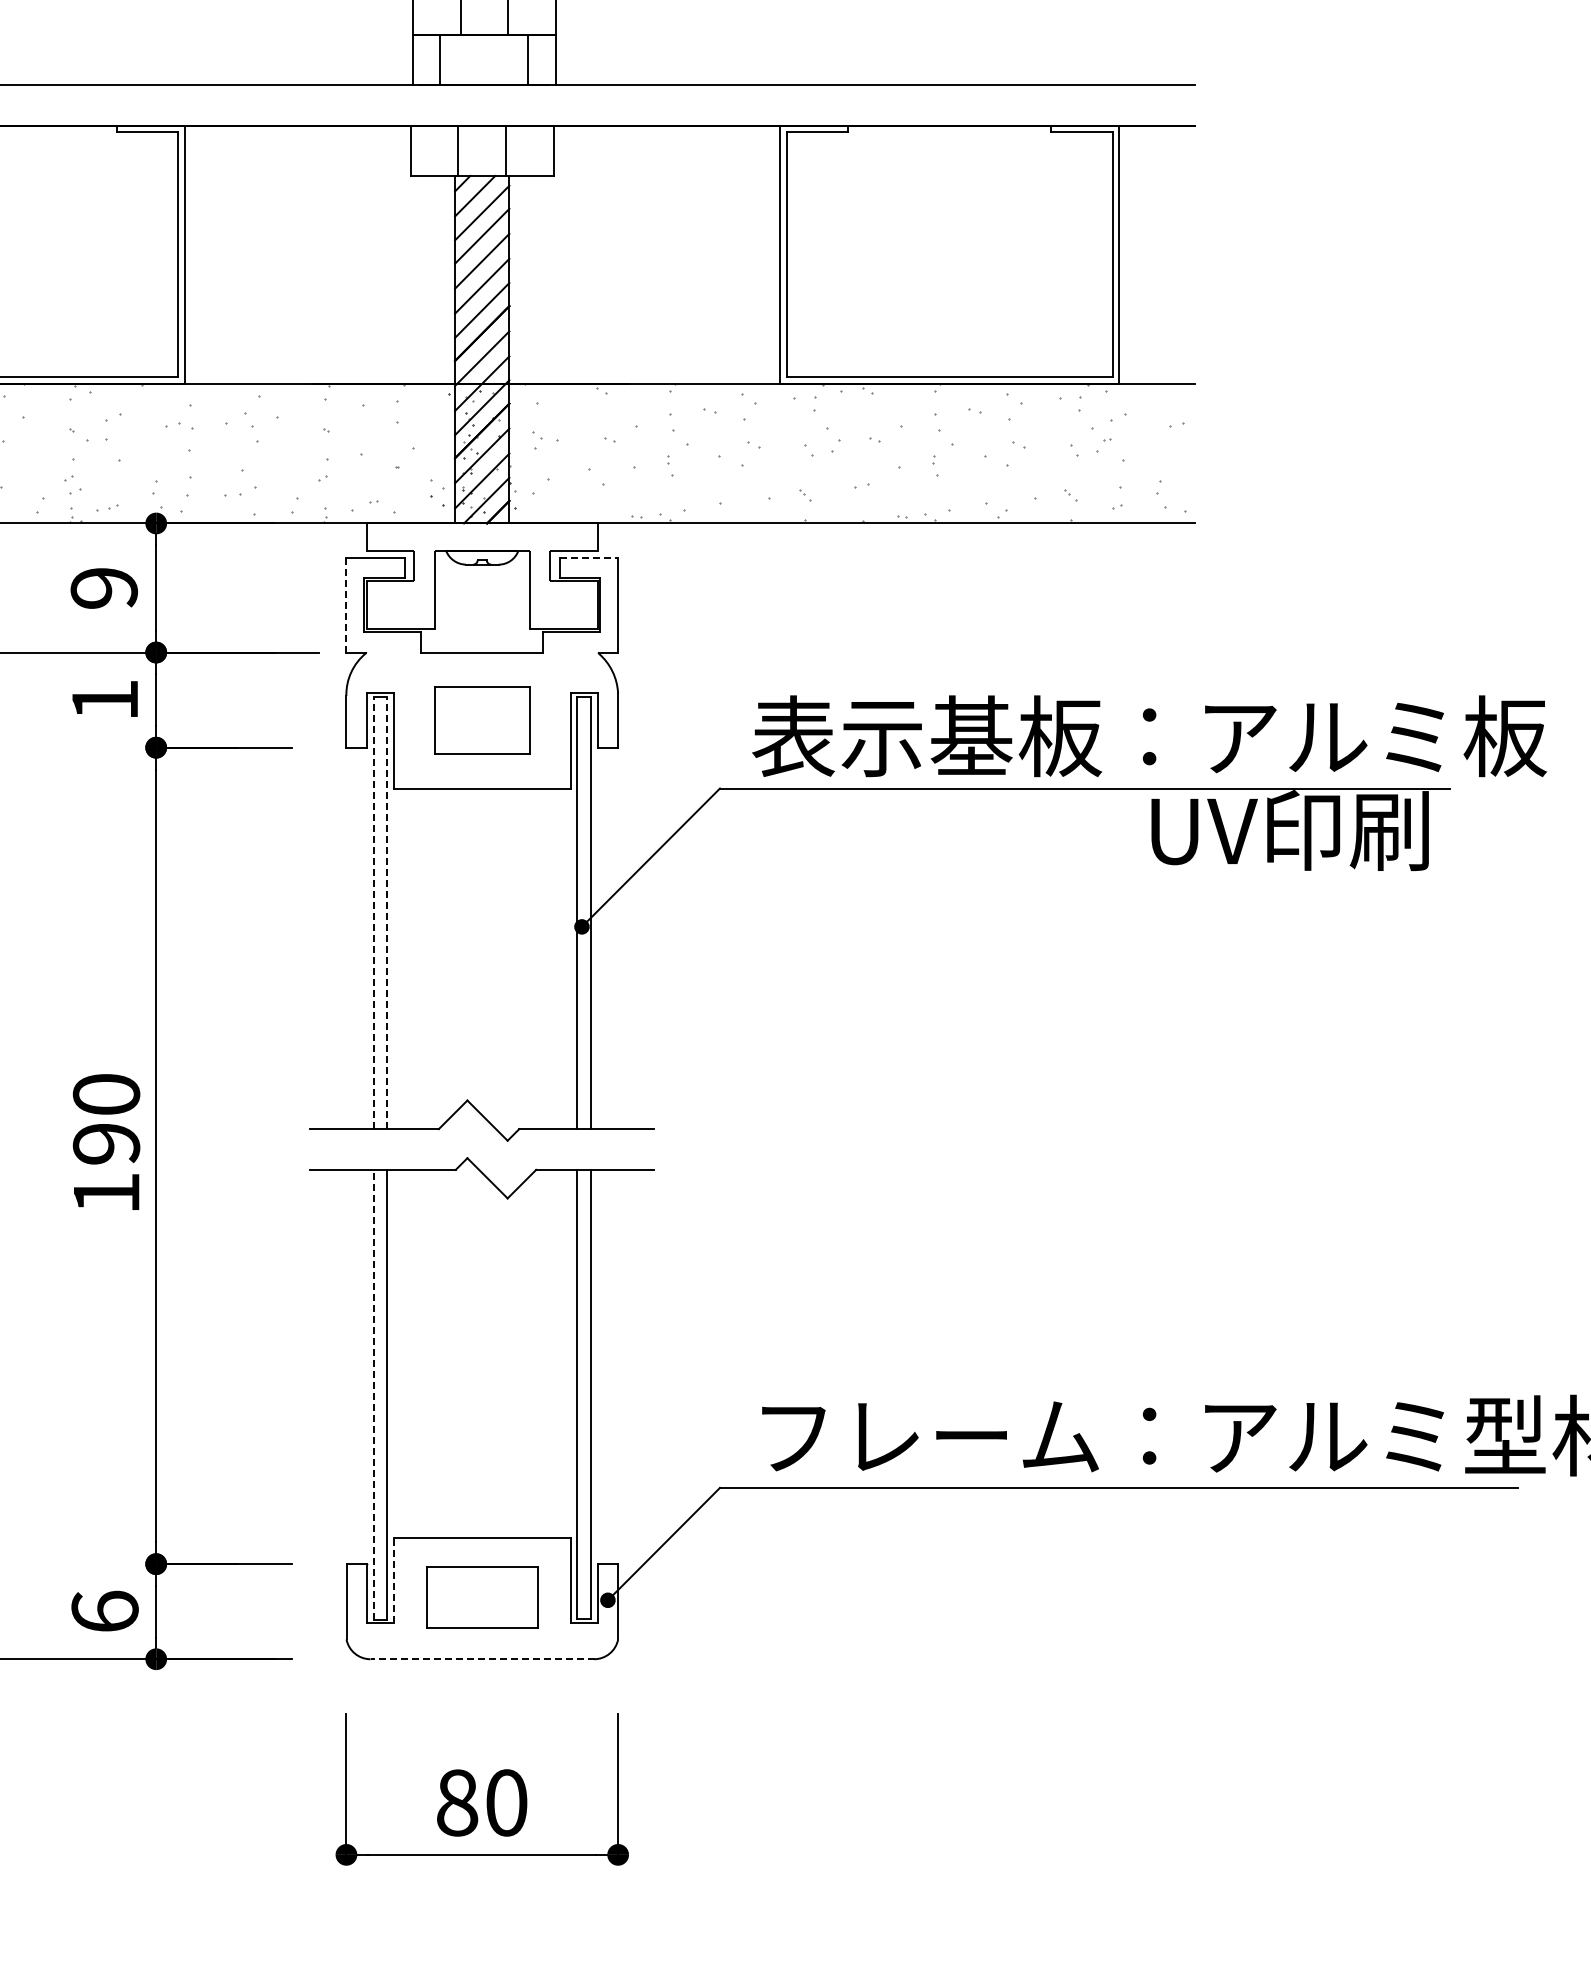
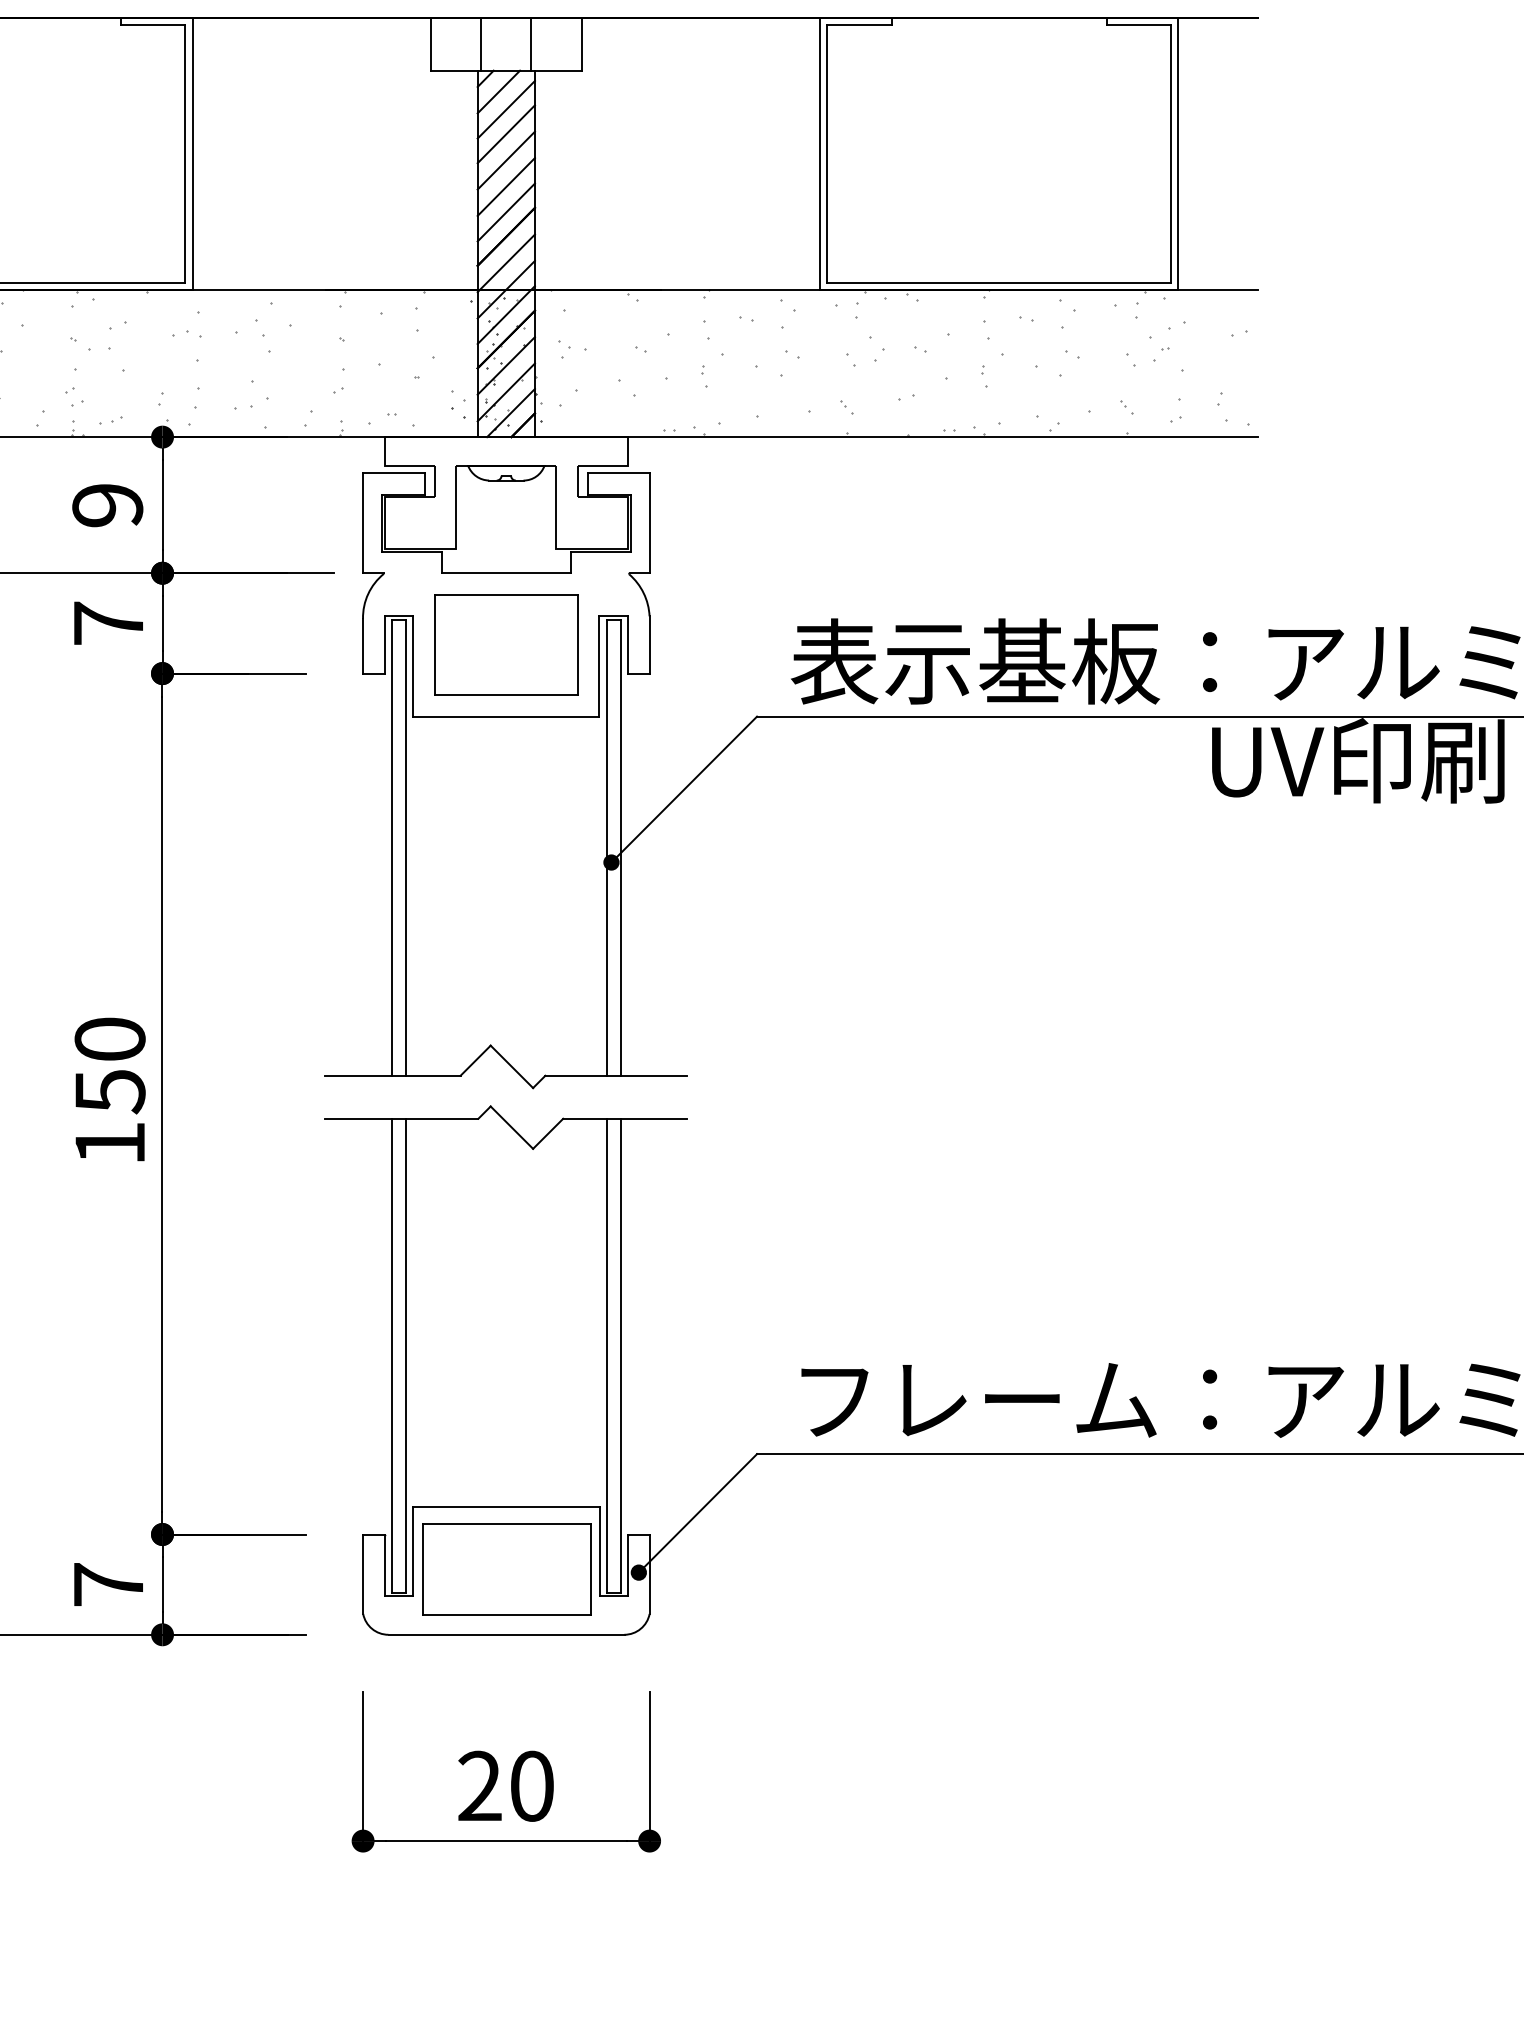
line: (589, 557) -> (619, 473), dashed -> solid
line: (346, 605) -> (363, 523), dashed -> solid
text: (104, 699) -> (107, 622), 1 -> 7
part: (481, 720) -> (505, 644), size x1.43
line: (373, 912) -> (391, 847), dashed -> solid
line: (387, 912) -> (406, 847), dashed -> solid
text: (106, 1144) -> (110, 1091), 190 -> 150
line: (373, 1394) -> (391, 1355), dashed -> solid
line: (394, 1579) -> (413, 1550), dashed -> solid
part: (482, 1597) -> (506, 1569), size x1.43
text: (104, 1610) -> (107, 1583), 6 -> 7
line: (482, 1659) -> (506, 1635), dashed -> solid
text: (457, 1802) -> (480, 1785), 80 -> 20

